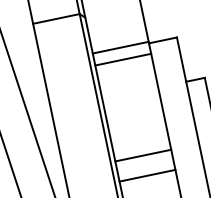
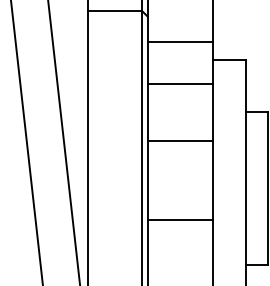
line: (120, 47) -> (179, 42), moved
line: (122, 59) -> (179, 84), moved
line: (142, 155) -> (179, 140), moved
line: (146, 176) -> (179, 220), moved

